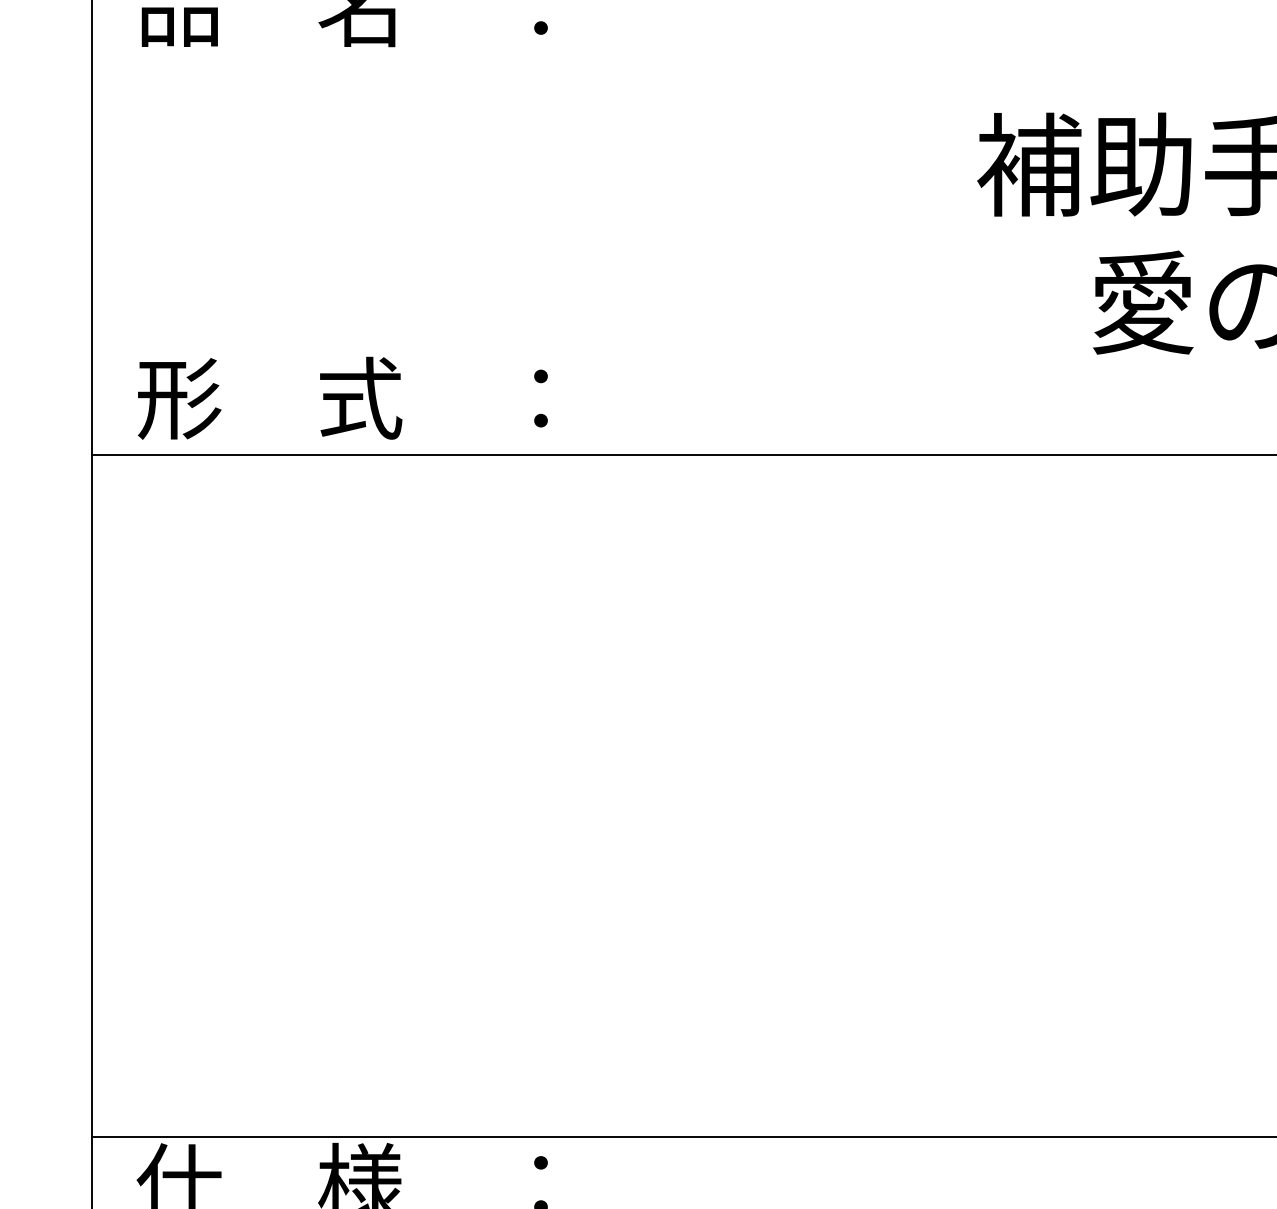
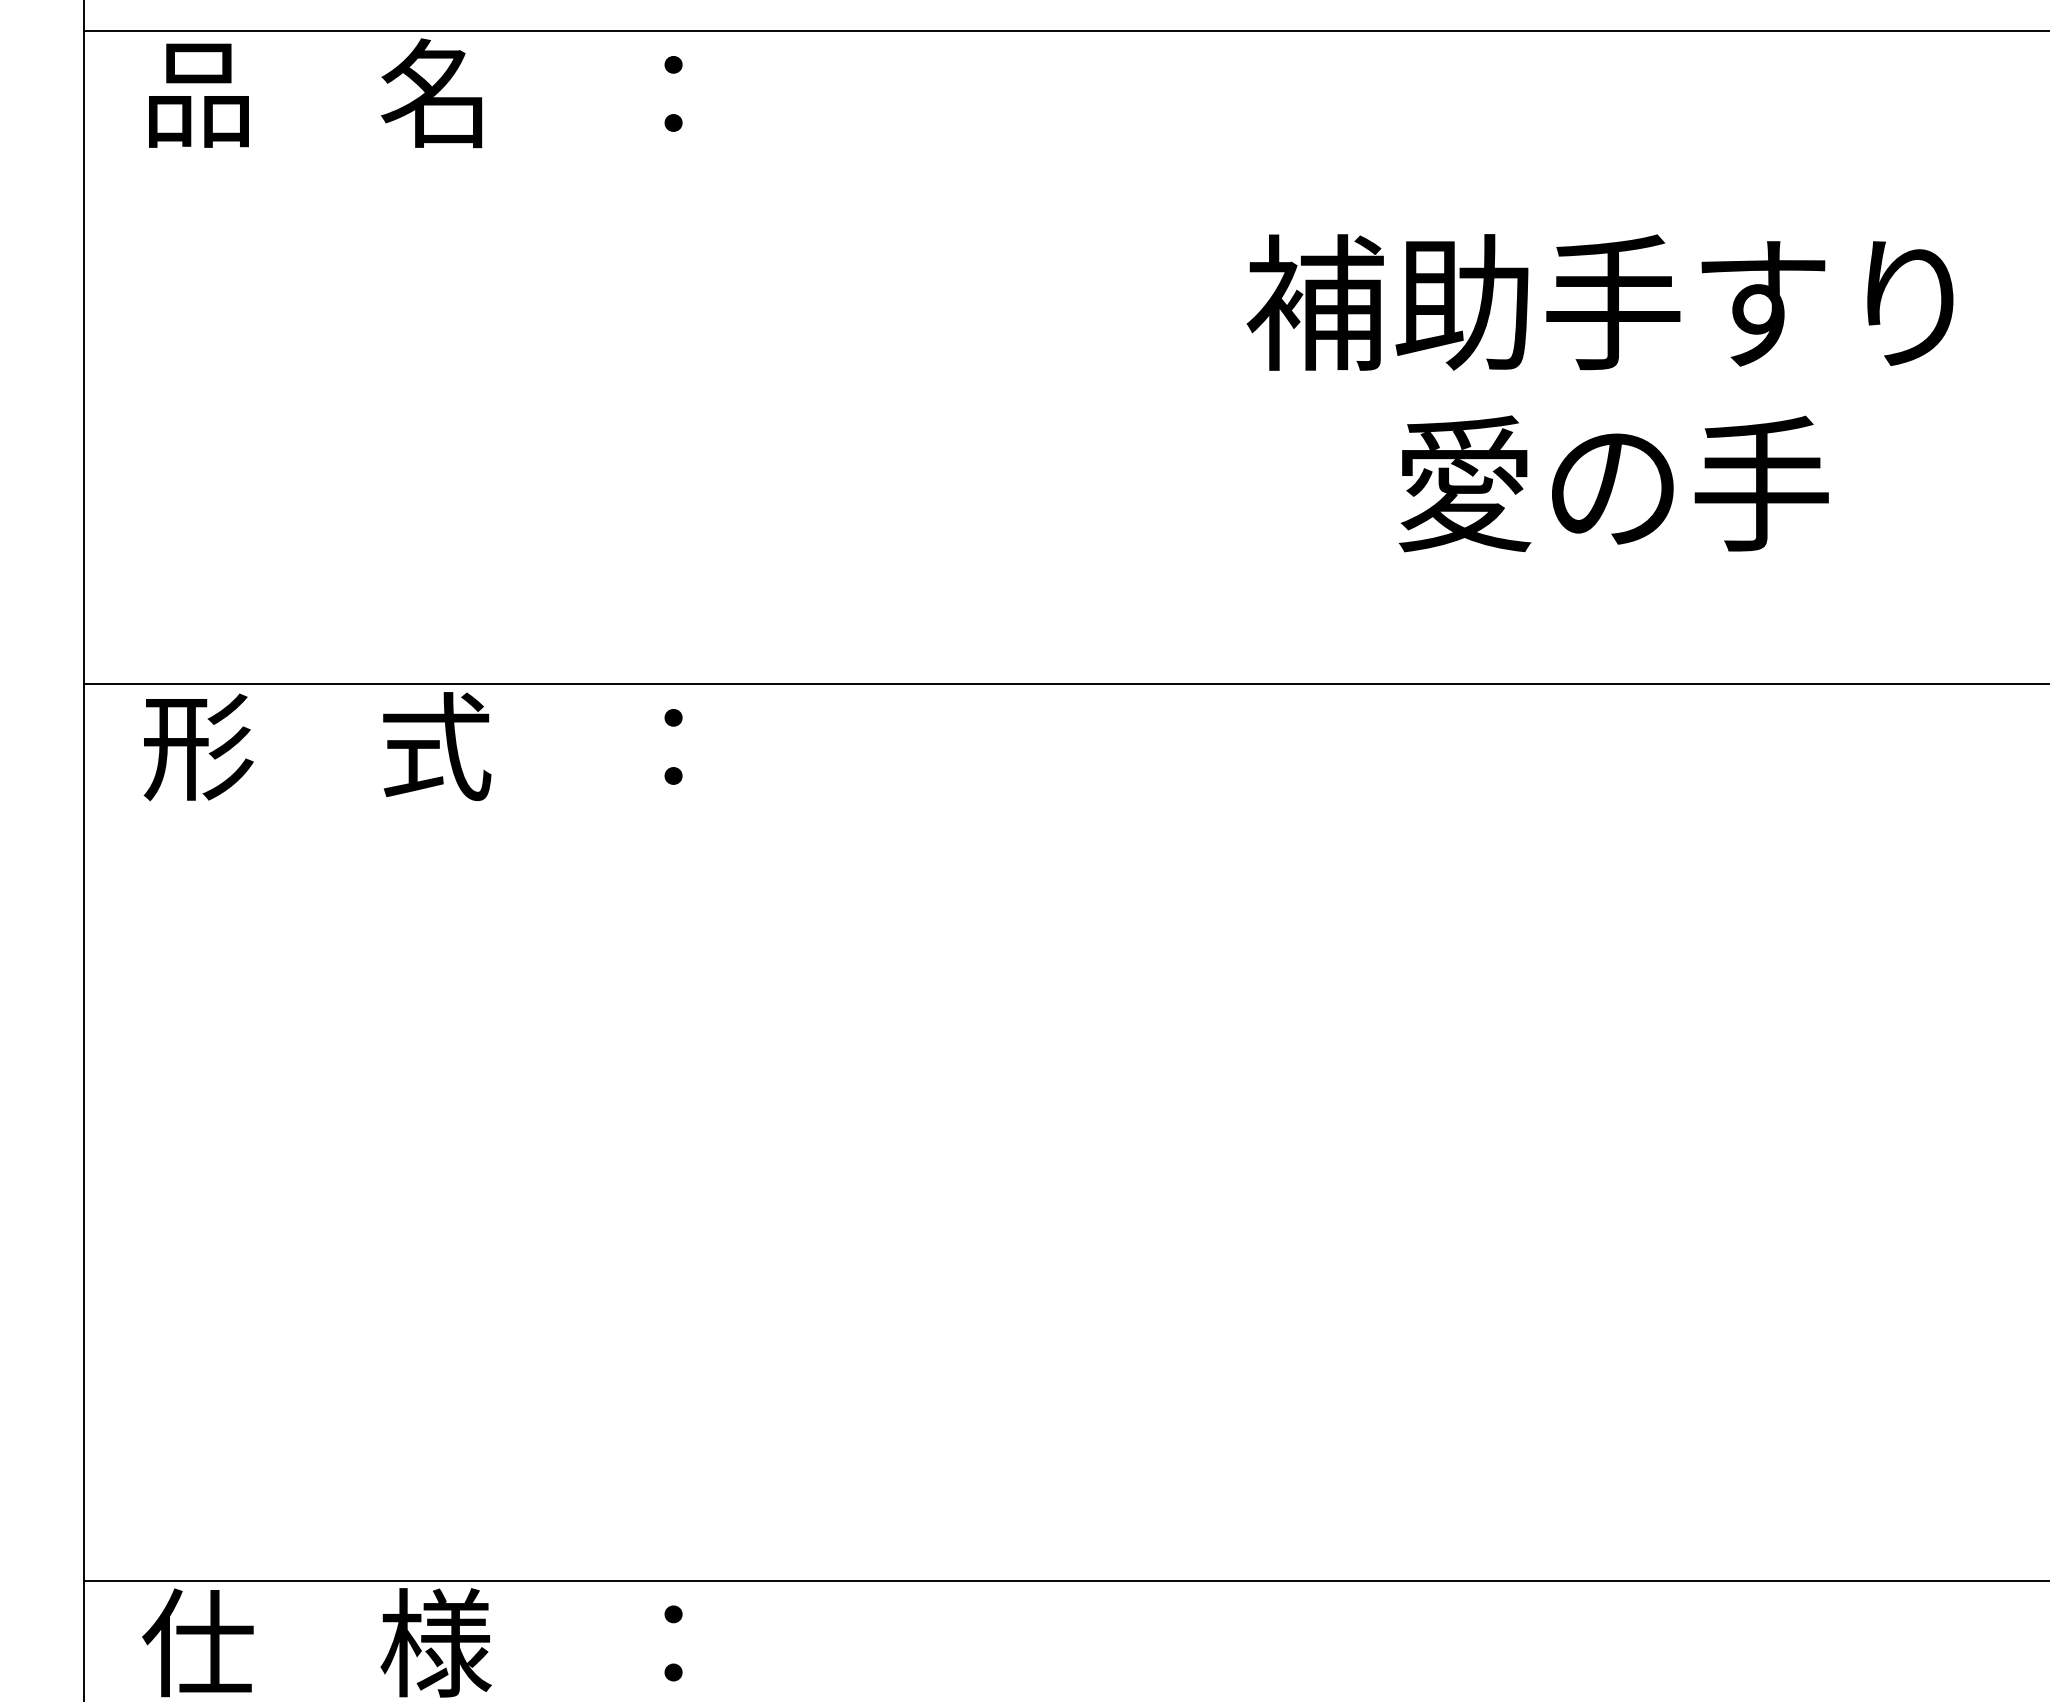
text: (342, 398) -> (412, 746), moved

